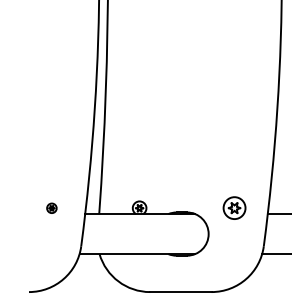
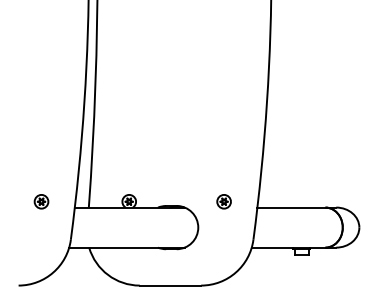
part: (51, 207) -> (41, 201), size x1.43
part: (233, 207) -> (223, 201), size x0.62

